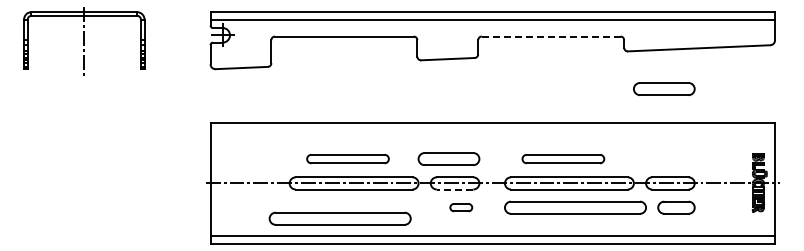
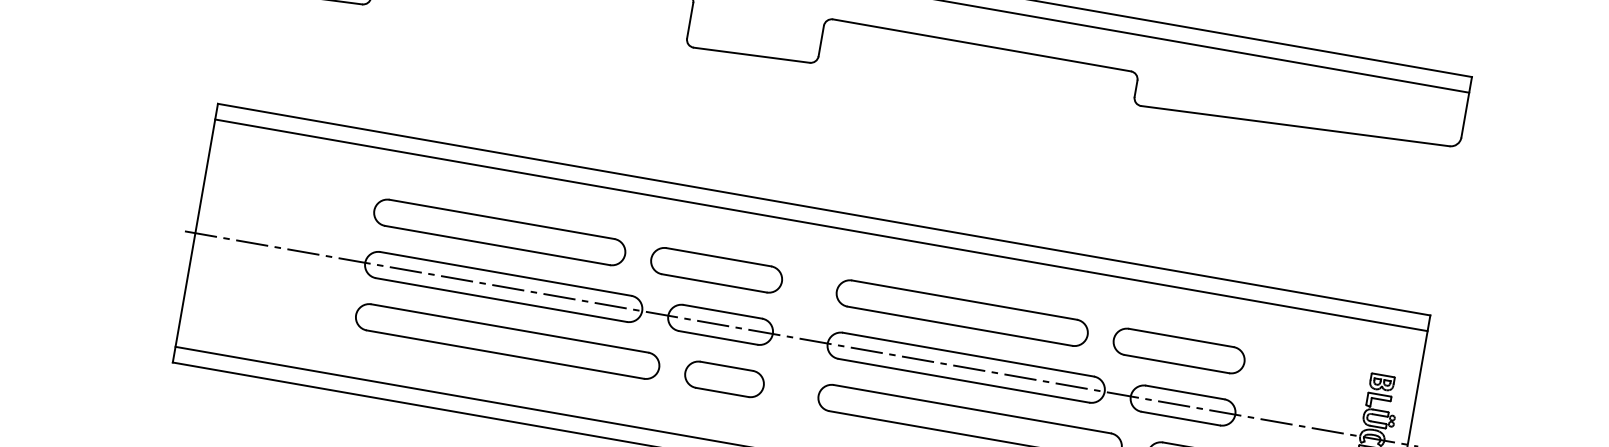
line: (551, 36) -> (982, 45), dashed -> solid
part: (664, 88) -> (1179, 349), moved
line: (492, 130) -> (820, 225), added
part: (347, 158) -> (498, 230), size x1.43
part: (563, 158) -> (962, 311), size x1.43
line: (454, 189) -> (717, 337), dashed -> solid
part: (461, 207) -> (725, 378), size x1.67
part: (339, 218) -> (506, 340), moved

